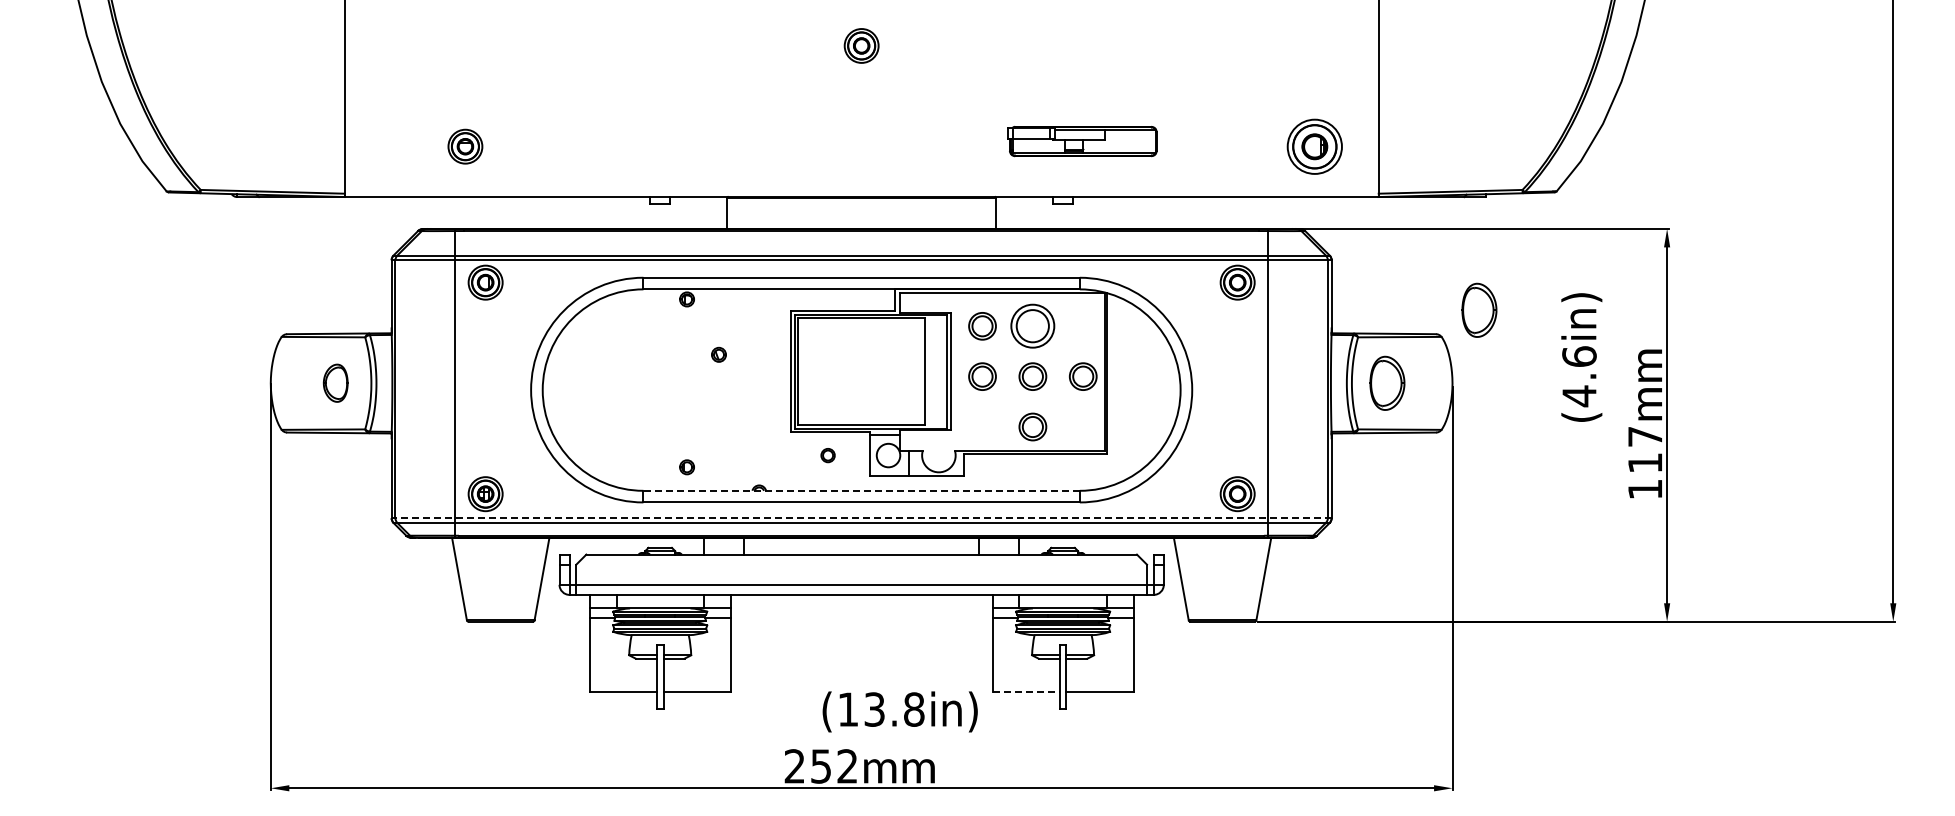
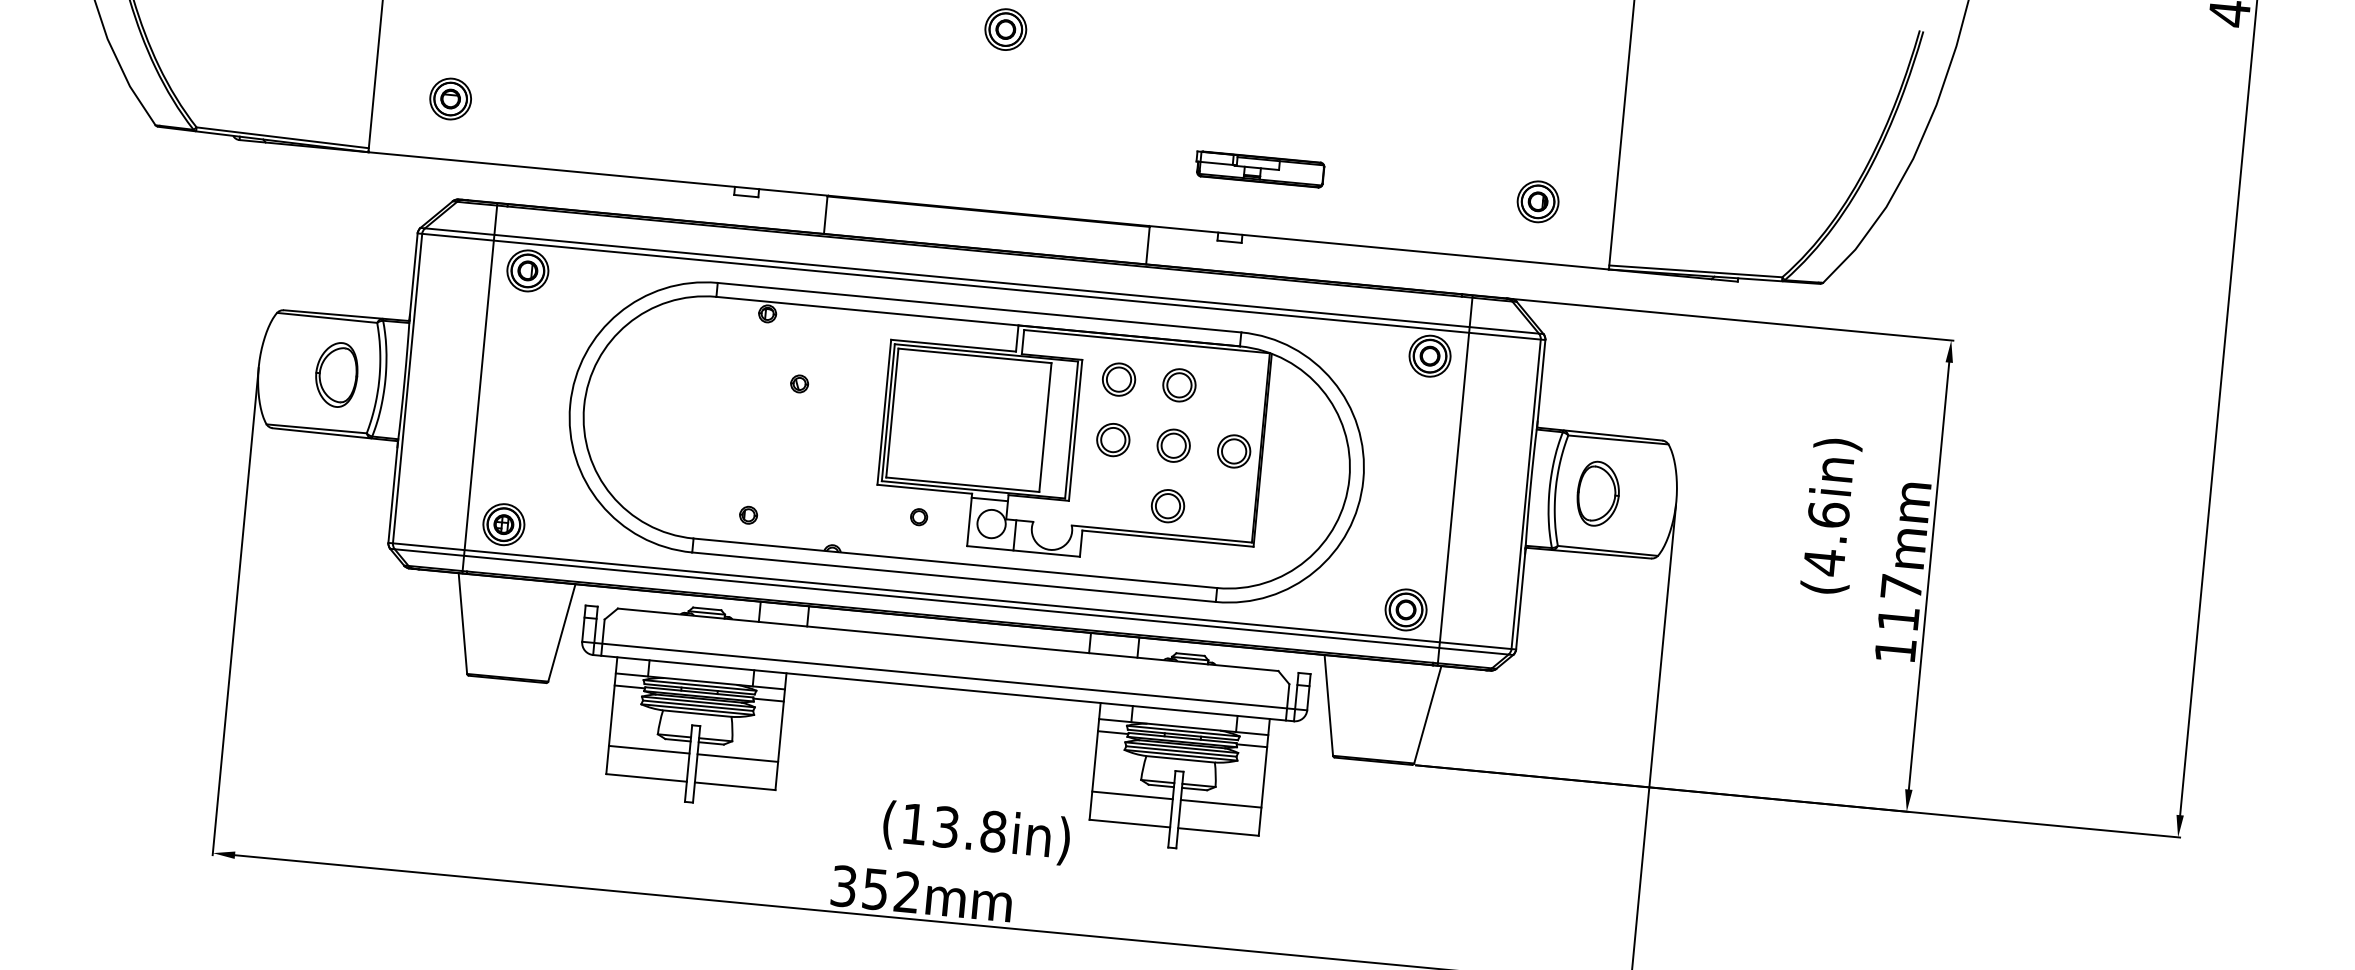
part: (1082, 141) -> (1259, 169), size x0.71
part: (465, 146) -> (450, 98), moved
part: (1314, 146) -> (1537, 201), size x0.62
part: (1479, 309) -> (1717, 415), removed
part: (1032, 326) -> (1178, 385), size x0.62
text: (1581, 357) -> (1831, 516), moved
part: (335, 382) -> (336, 373), size x1.43
line: (861, 490) -> (955, 562), dashed -> solid
line: (861, 518) -> (952, 596), dashed -> solid
line: (622, 668) -> (648, 749), added
line: (696, 668) -> (737, 757), added
line: (1025, 668) -> (1131, 795), added
line: (1099, 668) -> (1220, 803), added
line: (1026, 692) -> (1130, 823), dashed -> solid
text: (794, 766) -> (843, 886), 252 -> 352

